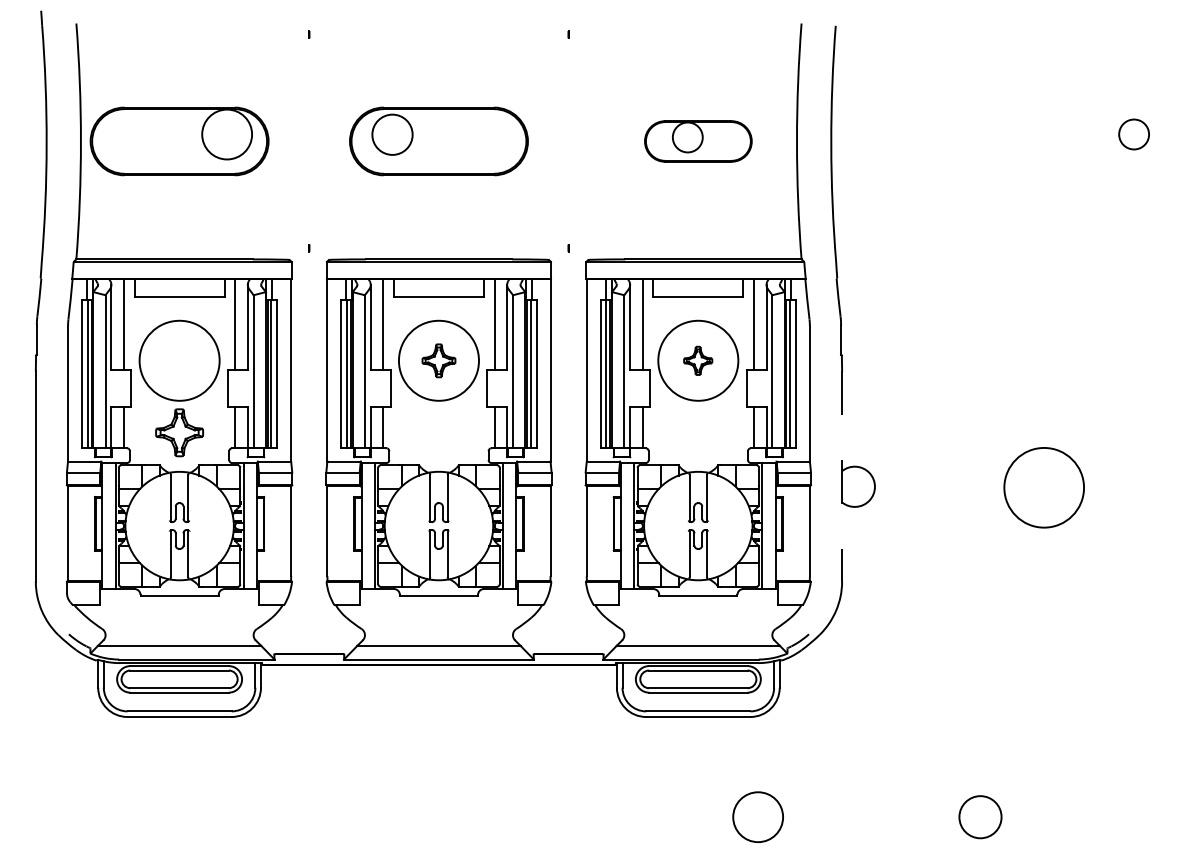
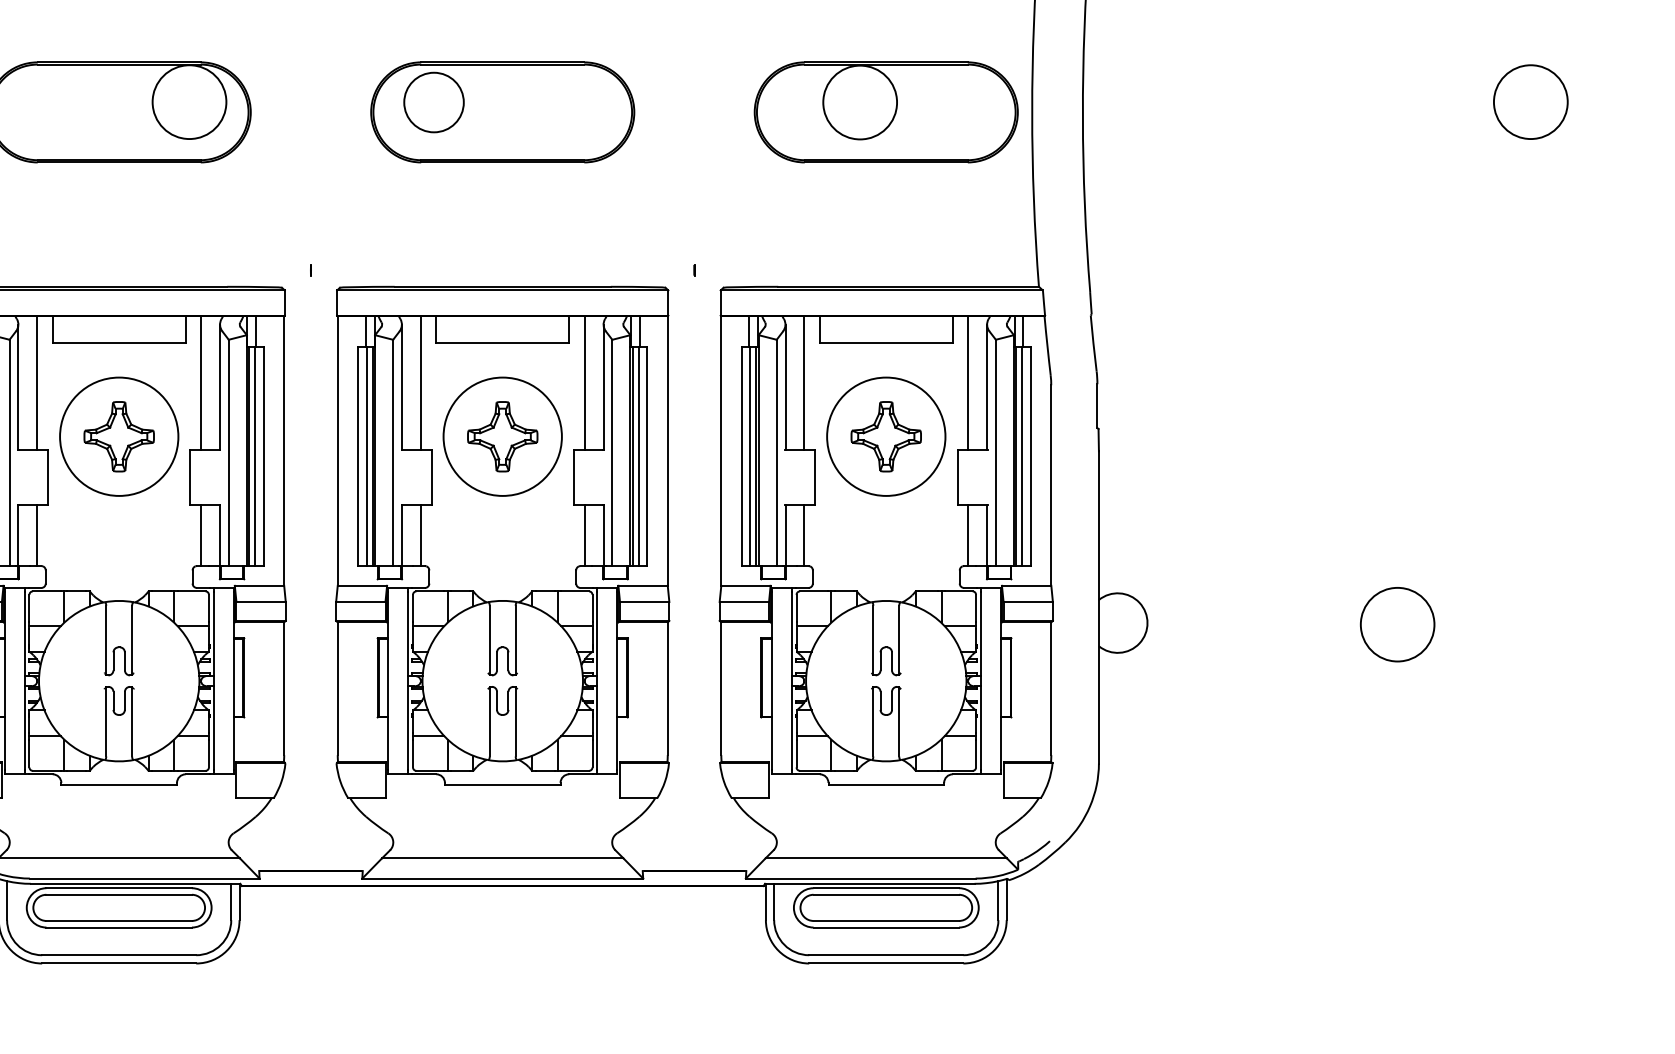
circle: (1133, 134) -> (1529, 102), size x1.67
part: (698, 141) -> (886, 112), size x1.67
part: (438, 360) -> (502, 436), size x1.43
part: (697, 360) -> (885, 436), size x1.67
part: (179, 432) -> (119, 436), moved
line: (842, 476) -> (1099, 607), dashed -> solid
circle: (1043, 487) -> (1396, 624), size x0.62

